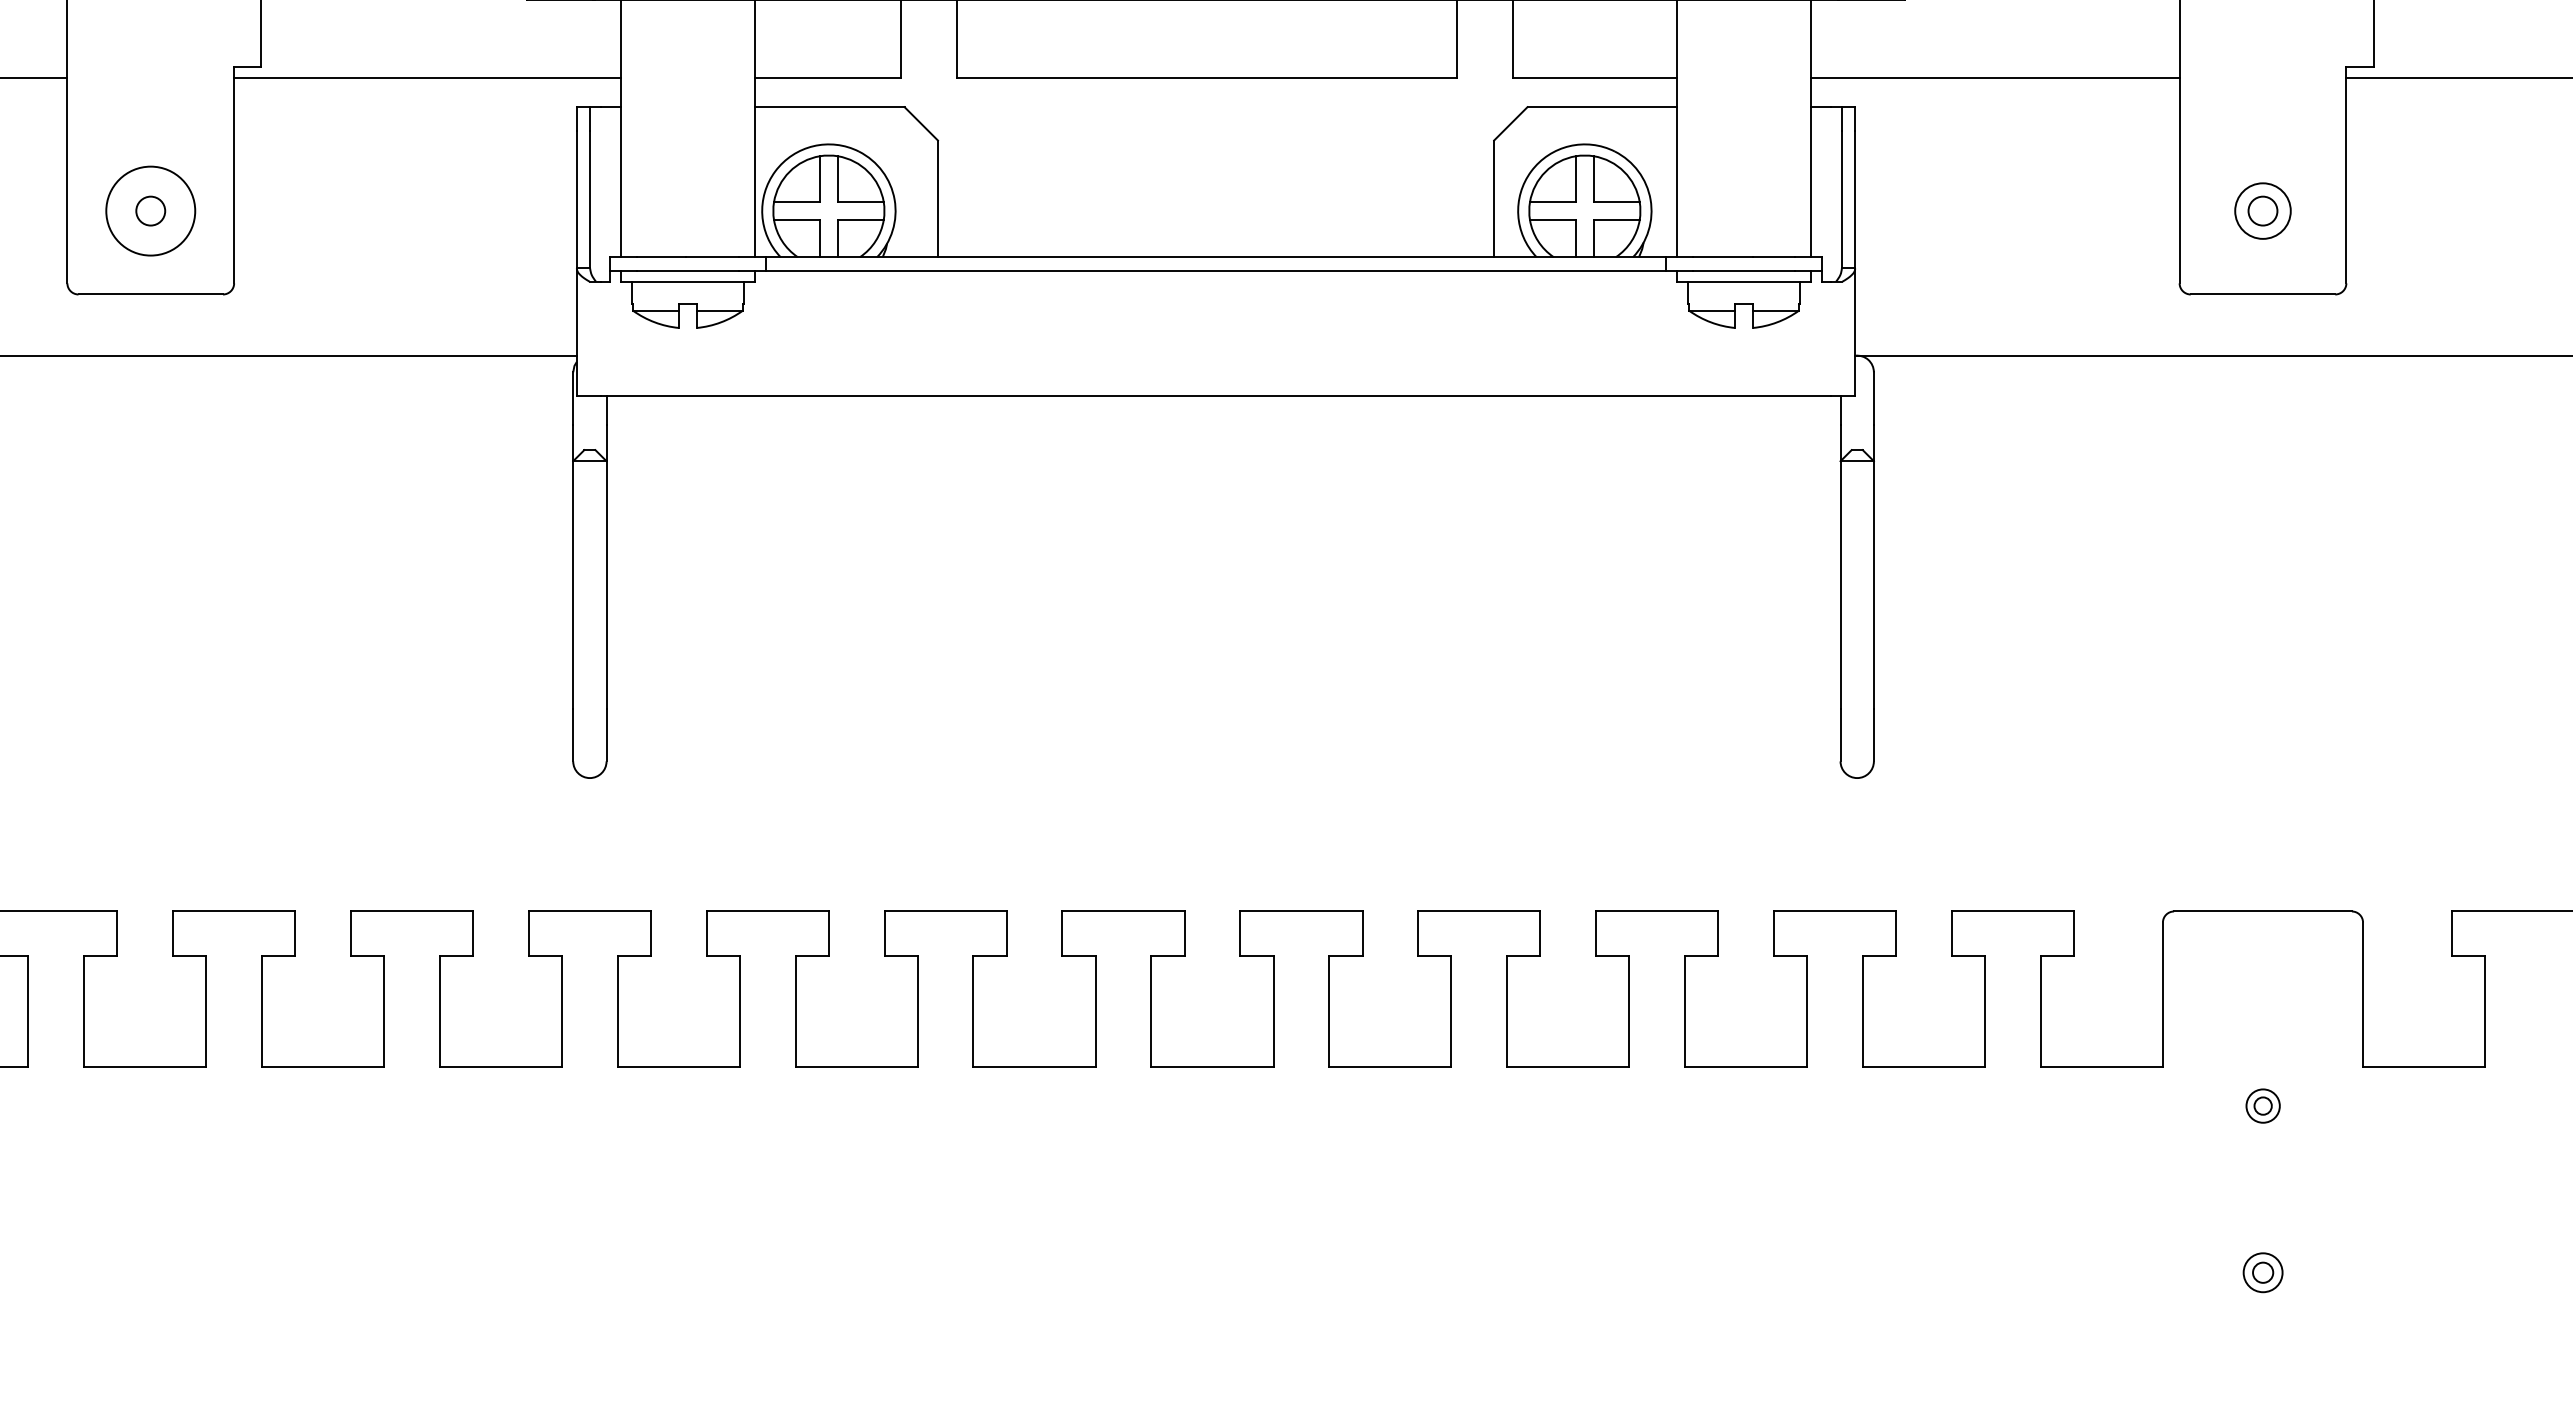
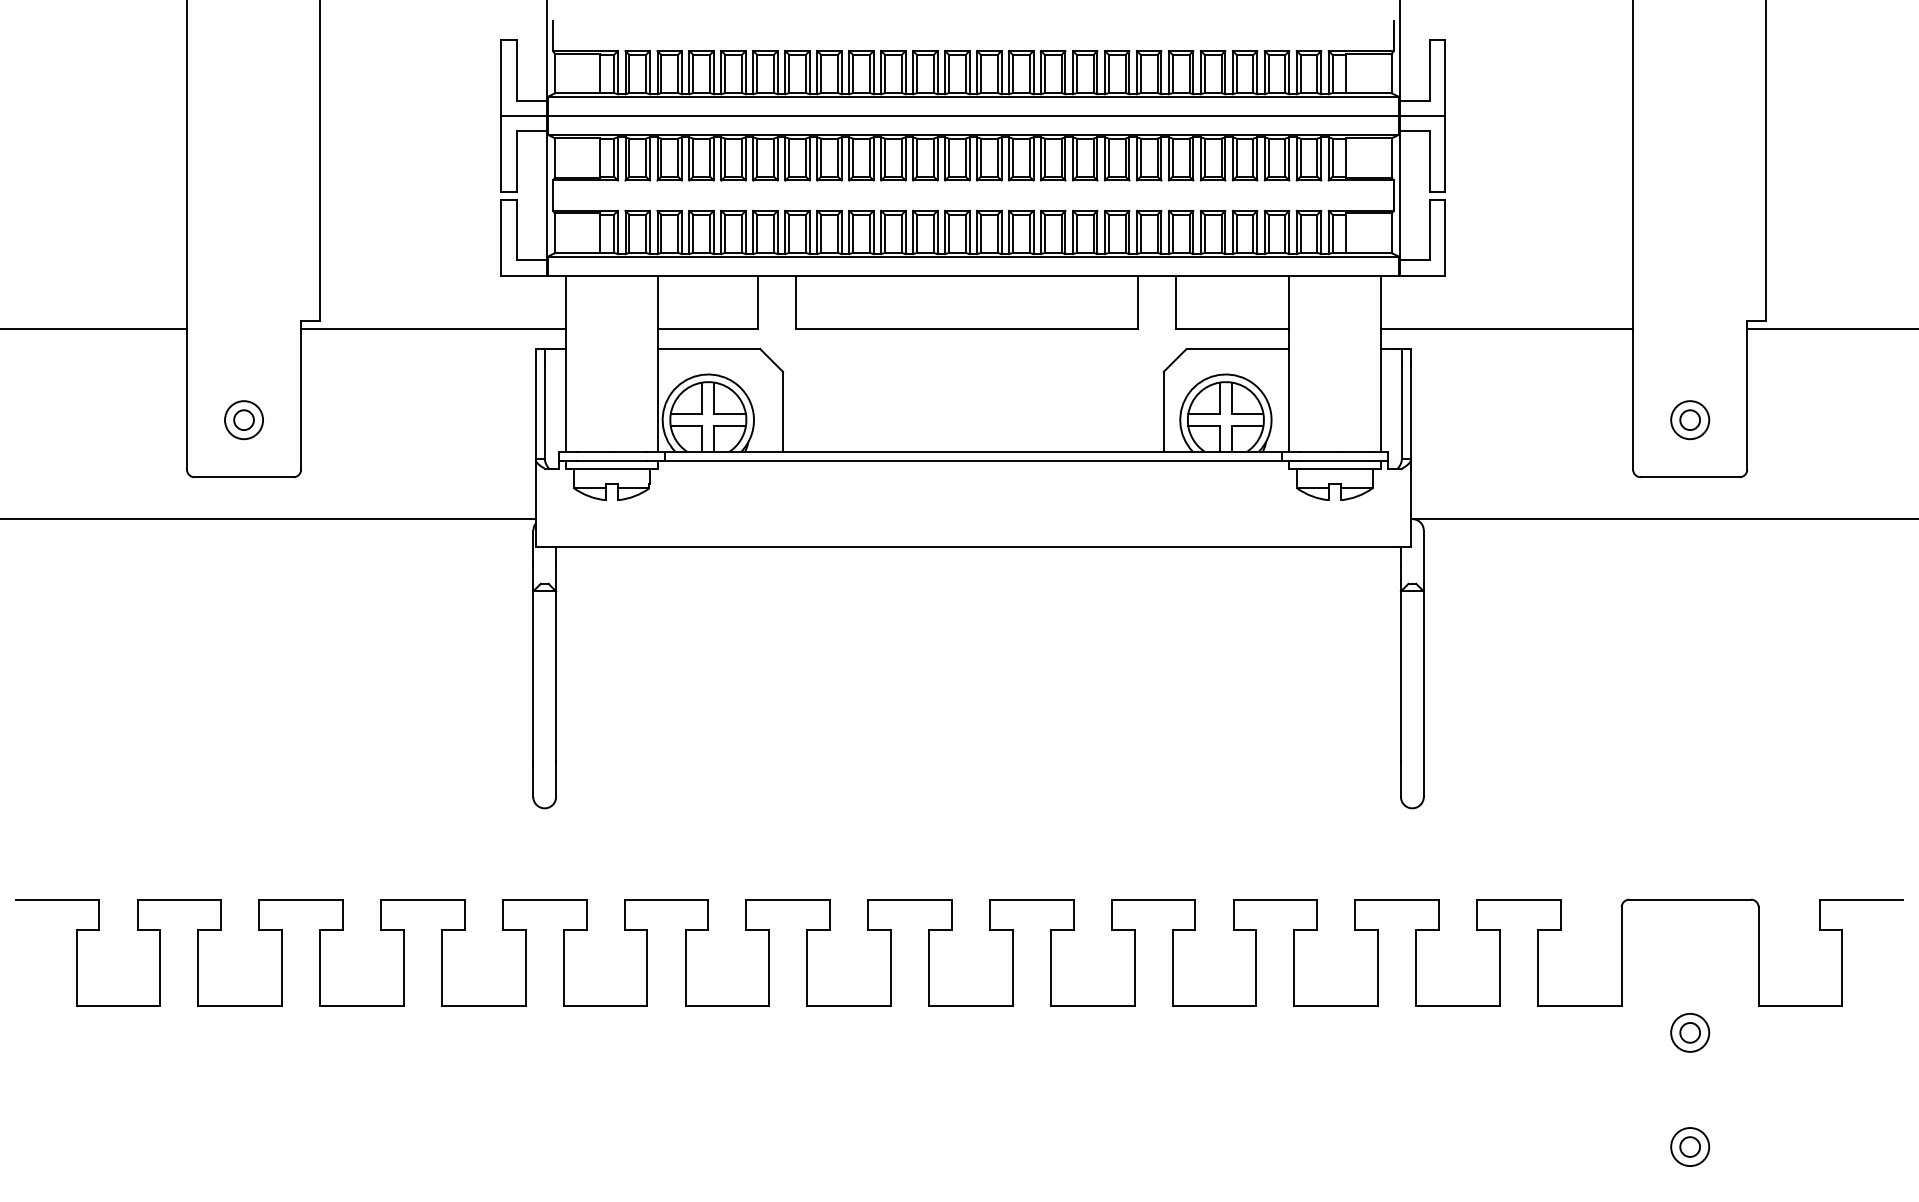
circle: (151, 211) -> (244, 420), size x0.62
part: (2263, 1105) -> (1690, 1032), size x1.67
part: (2263, 1271) -> (1690, 1146), size x1.43

